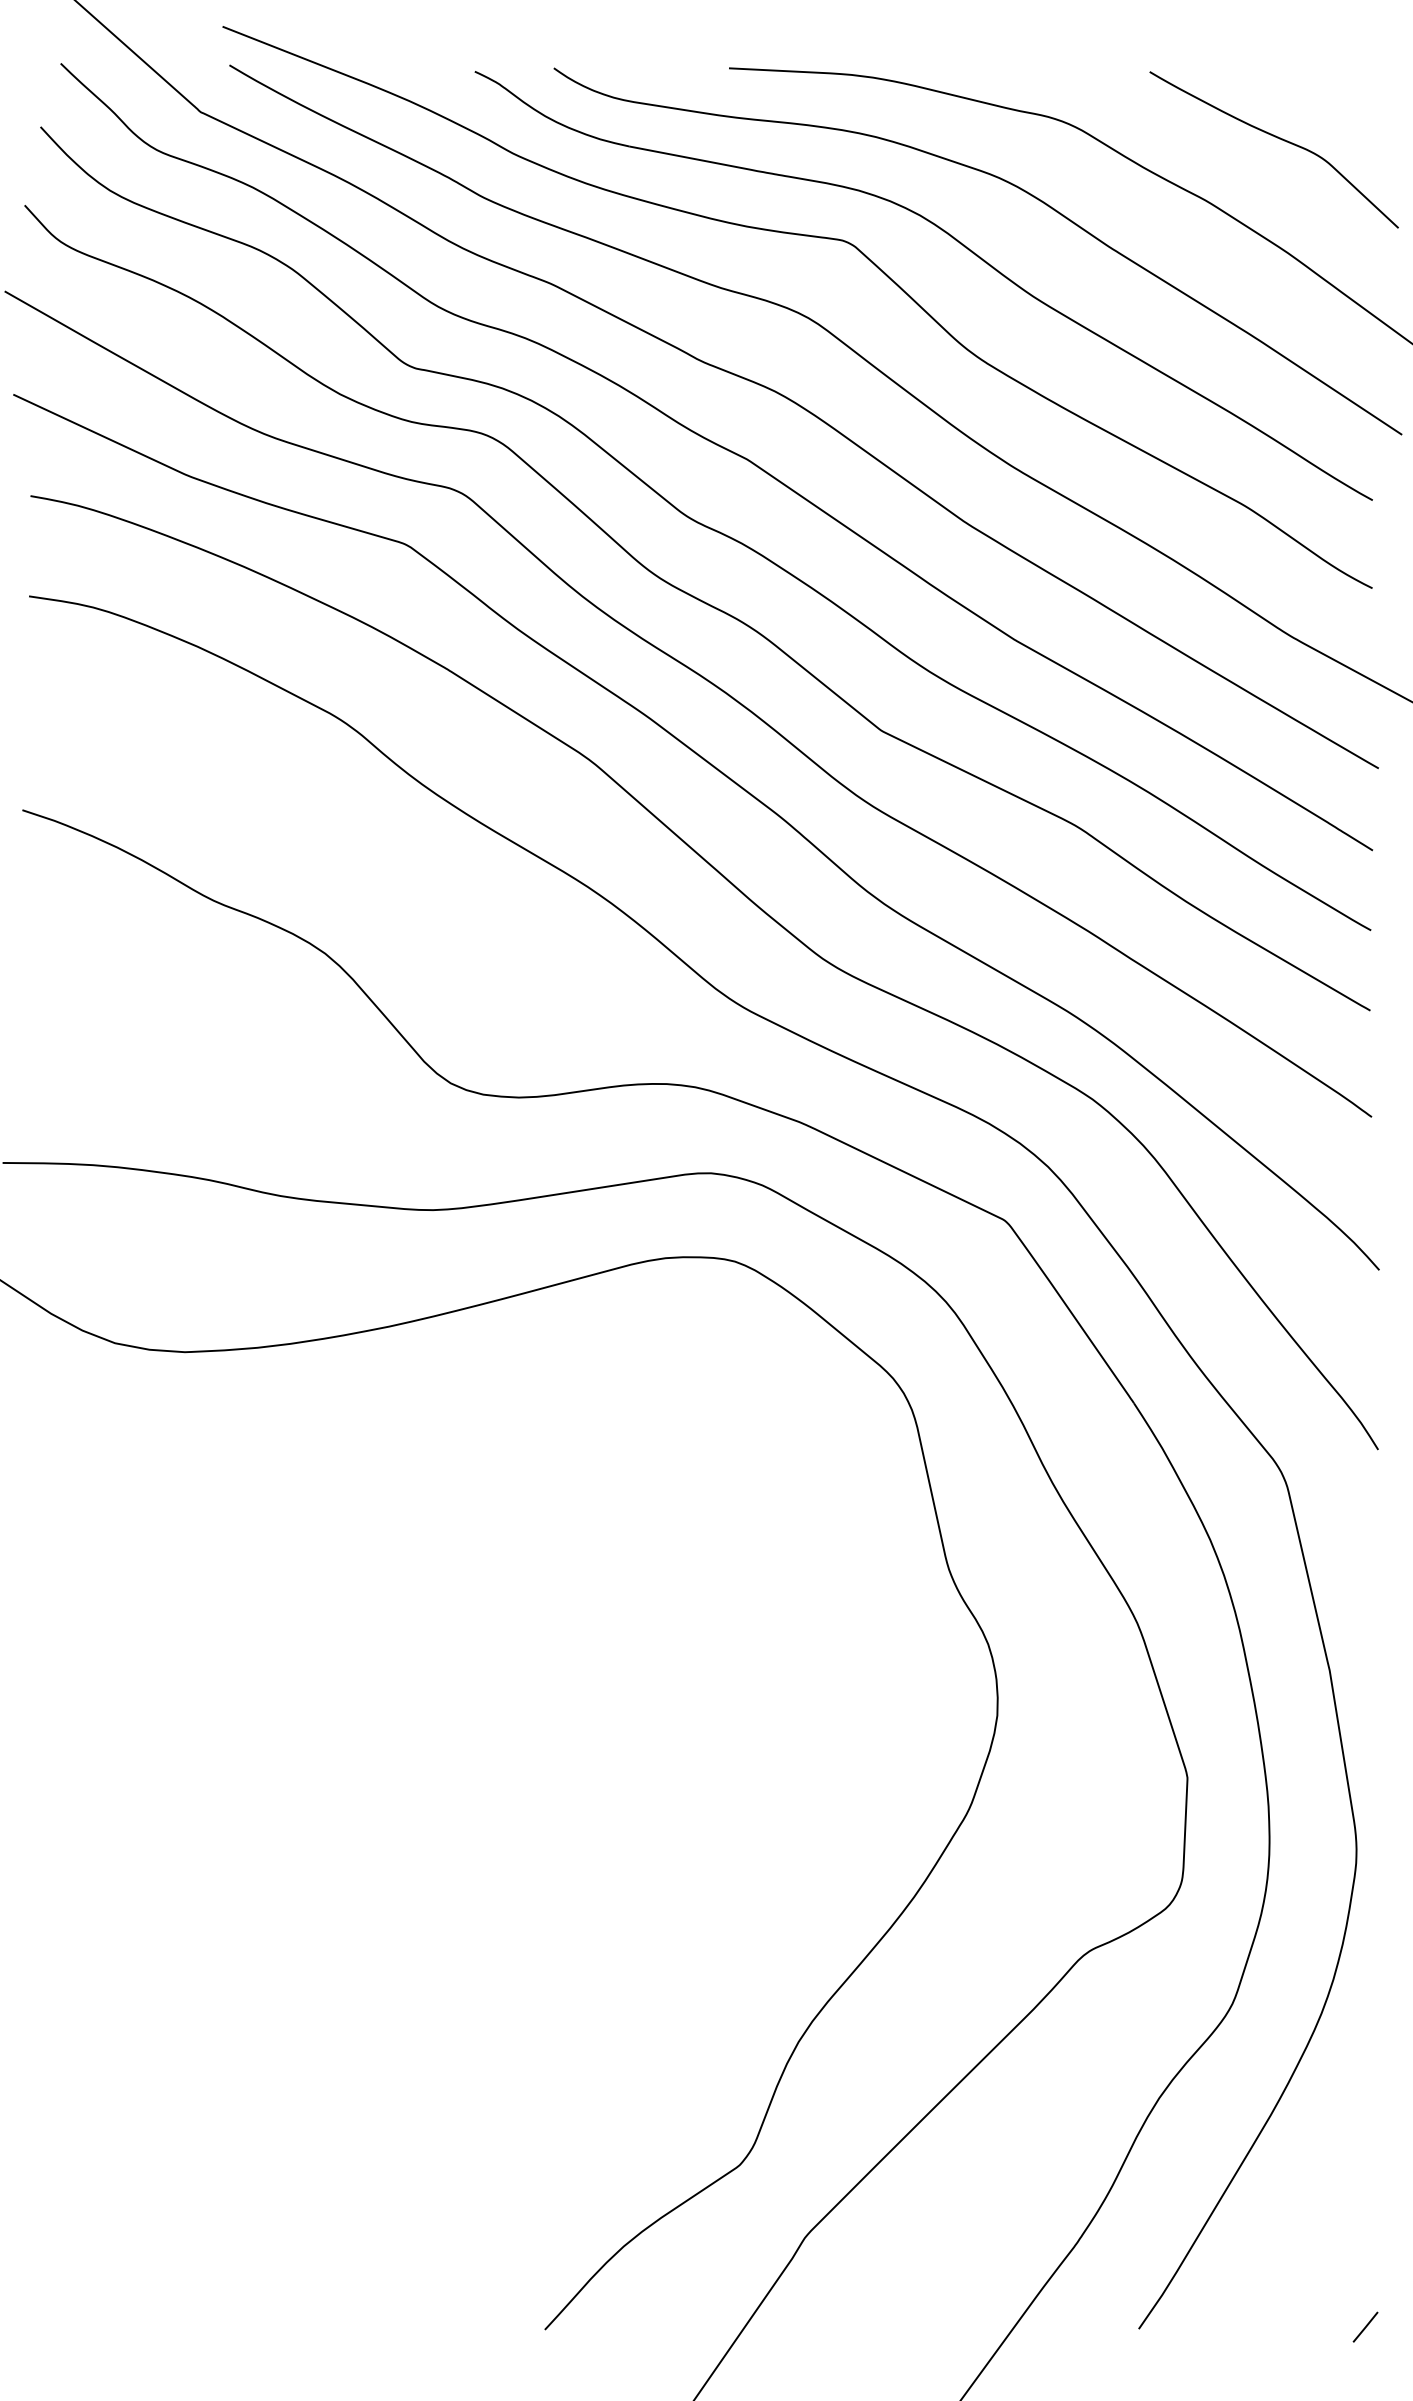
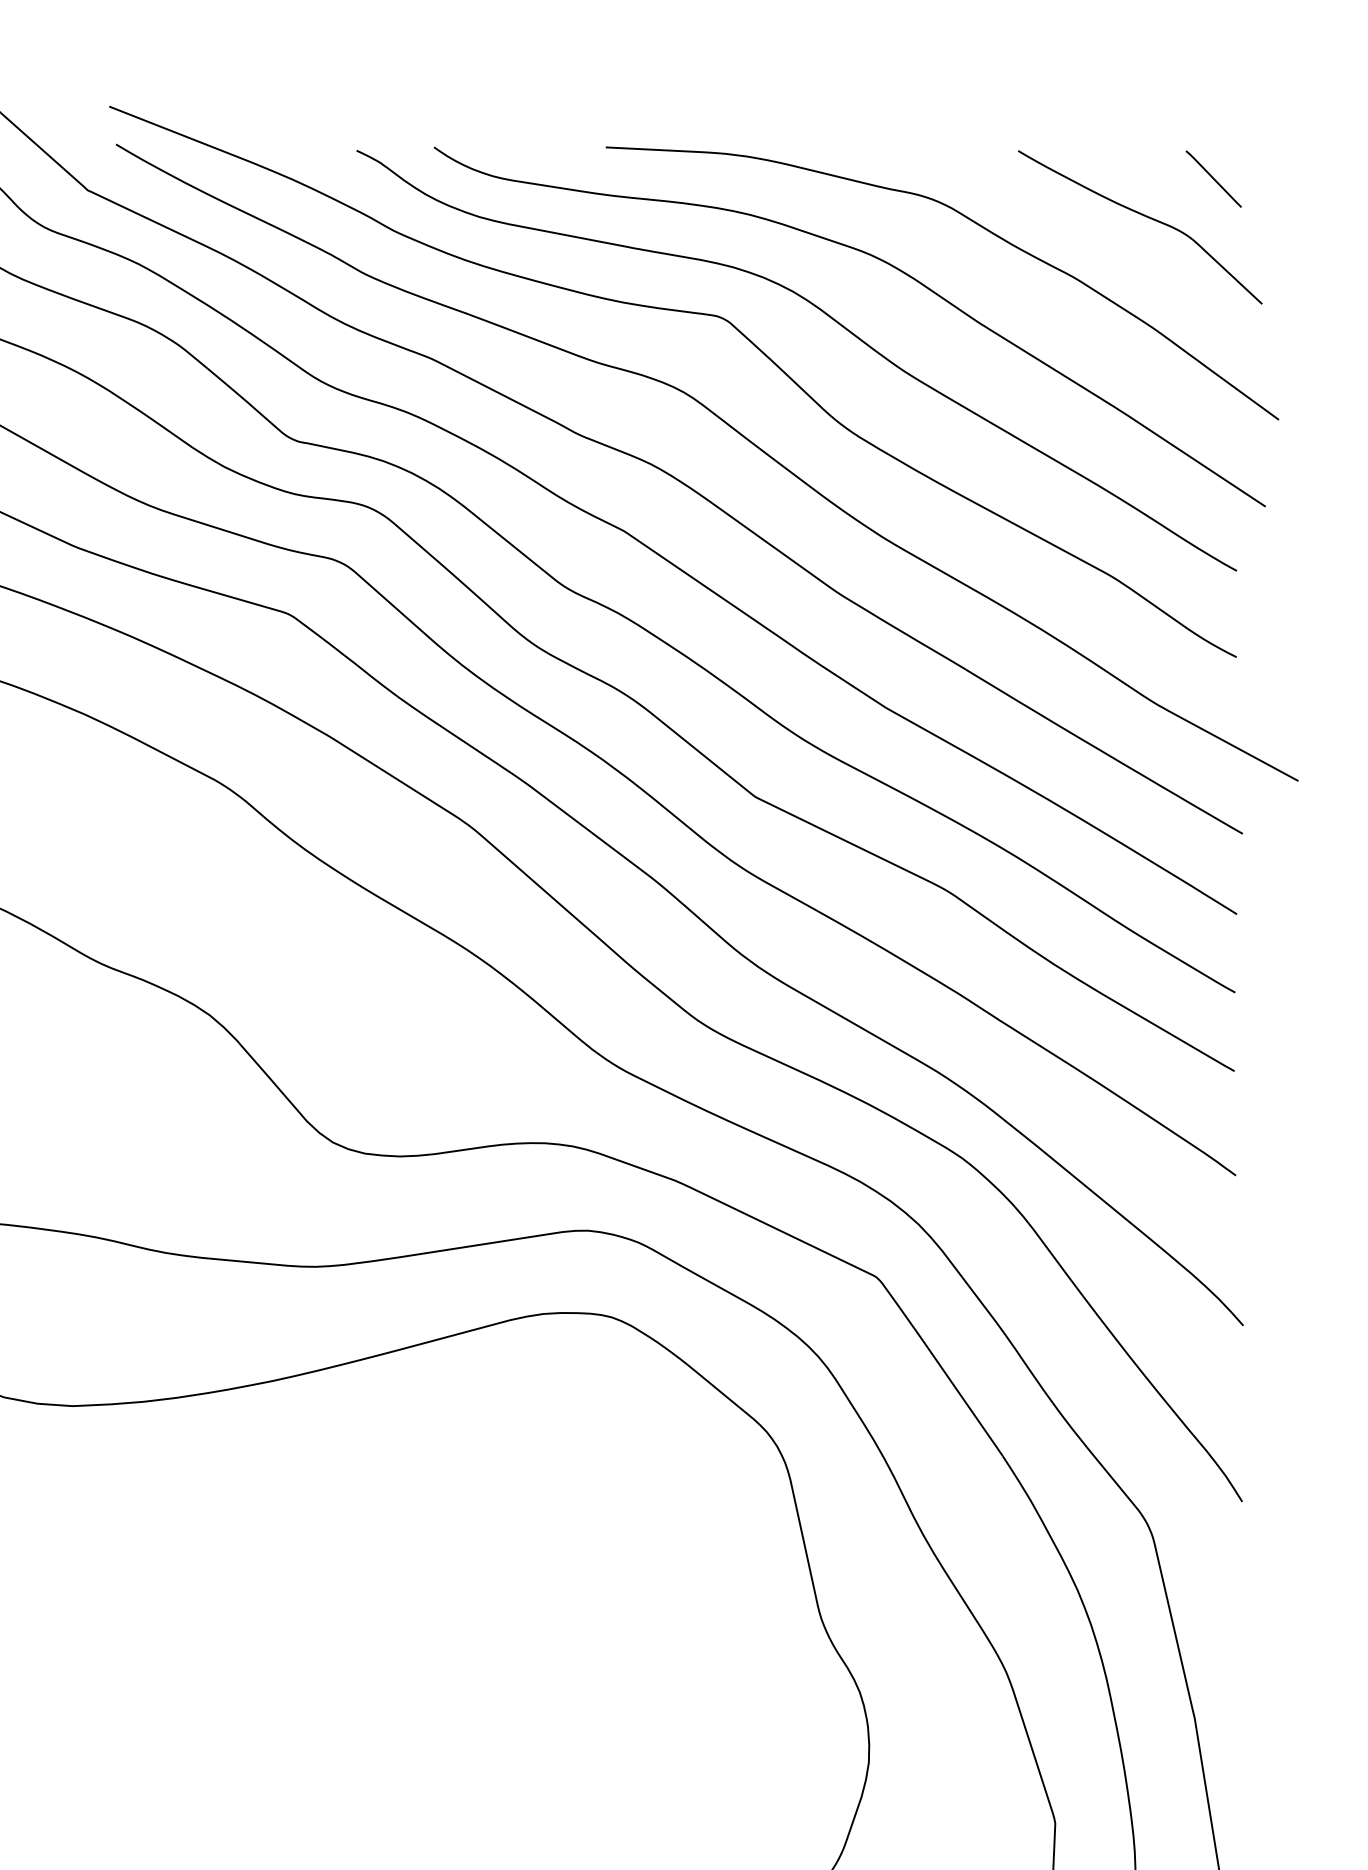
line: (1348, 100) -> (1213, 178), added

